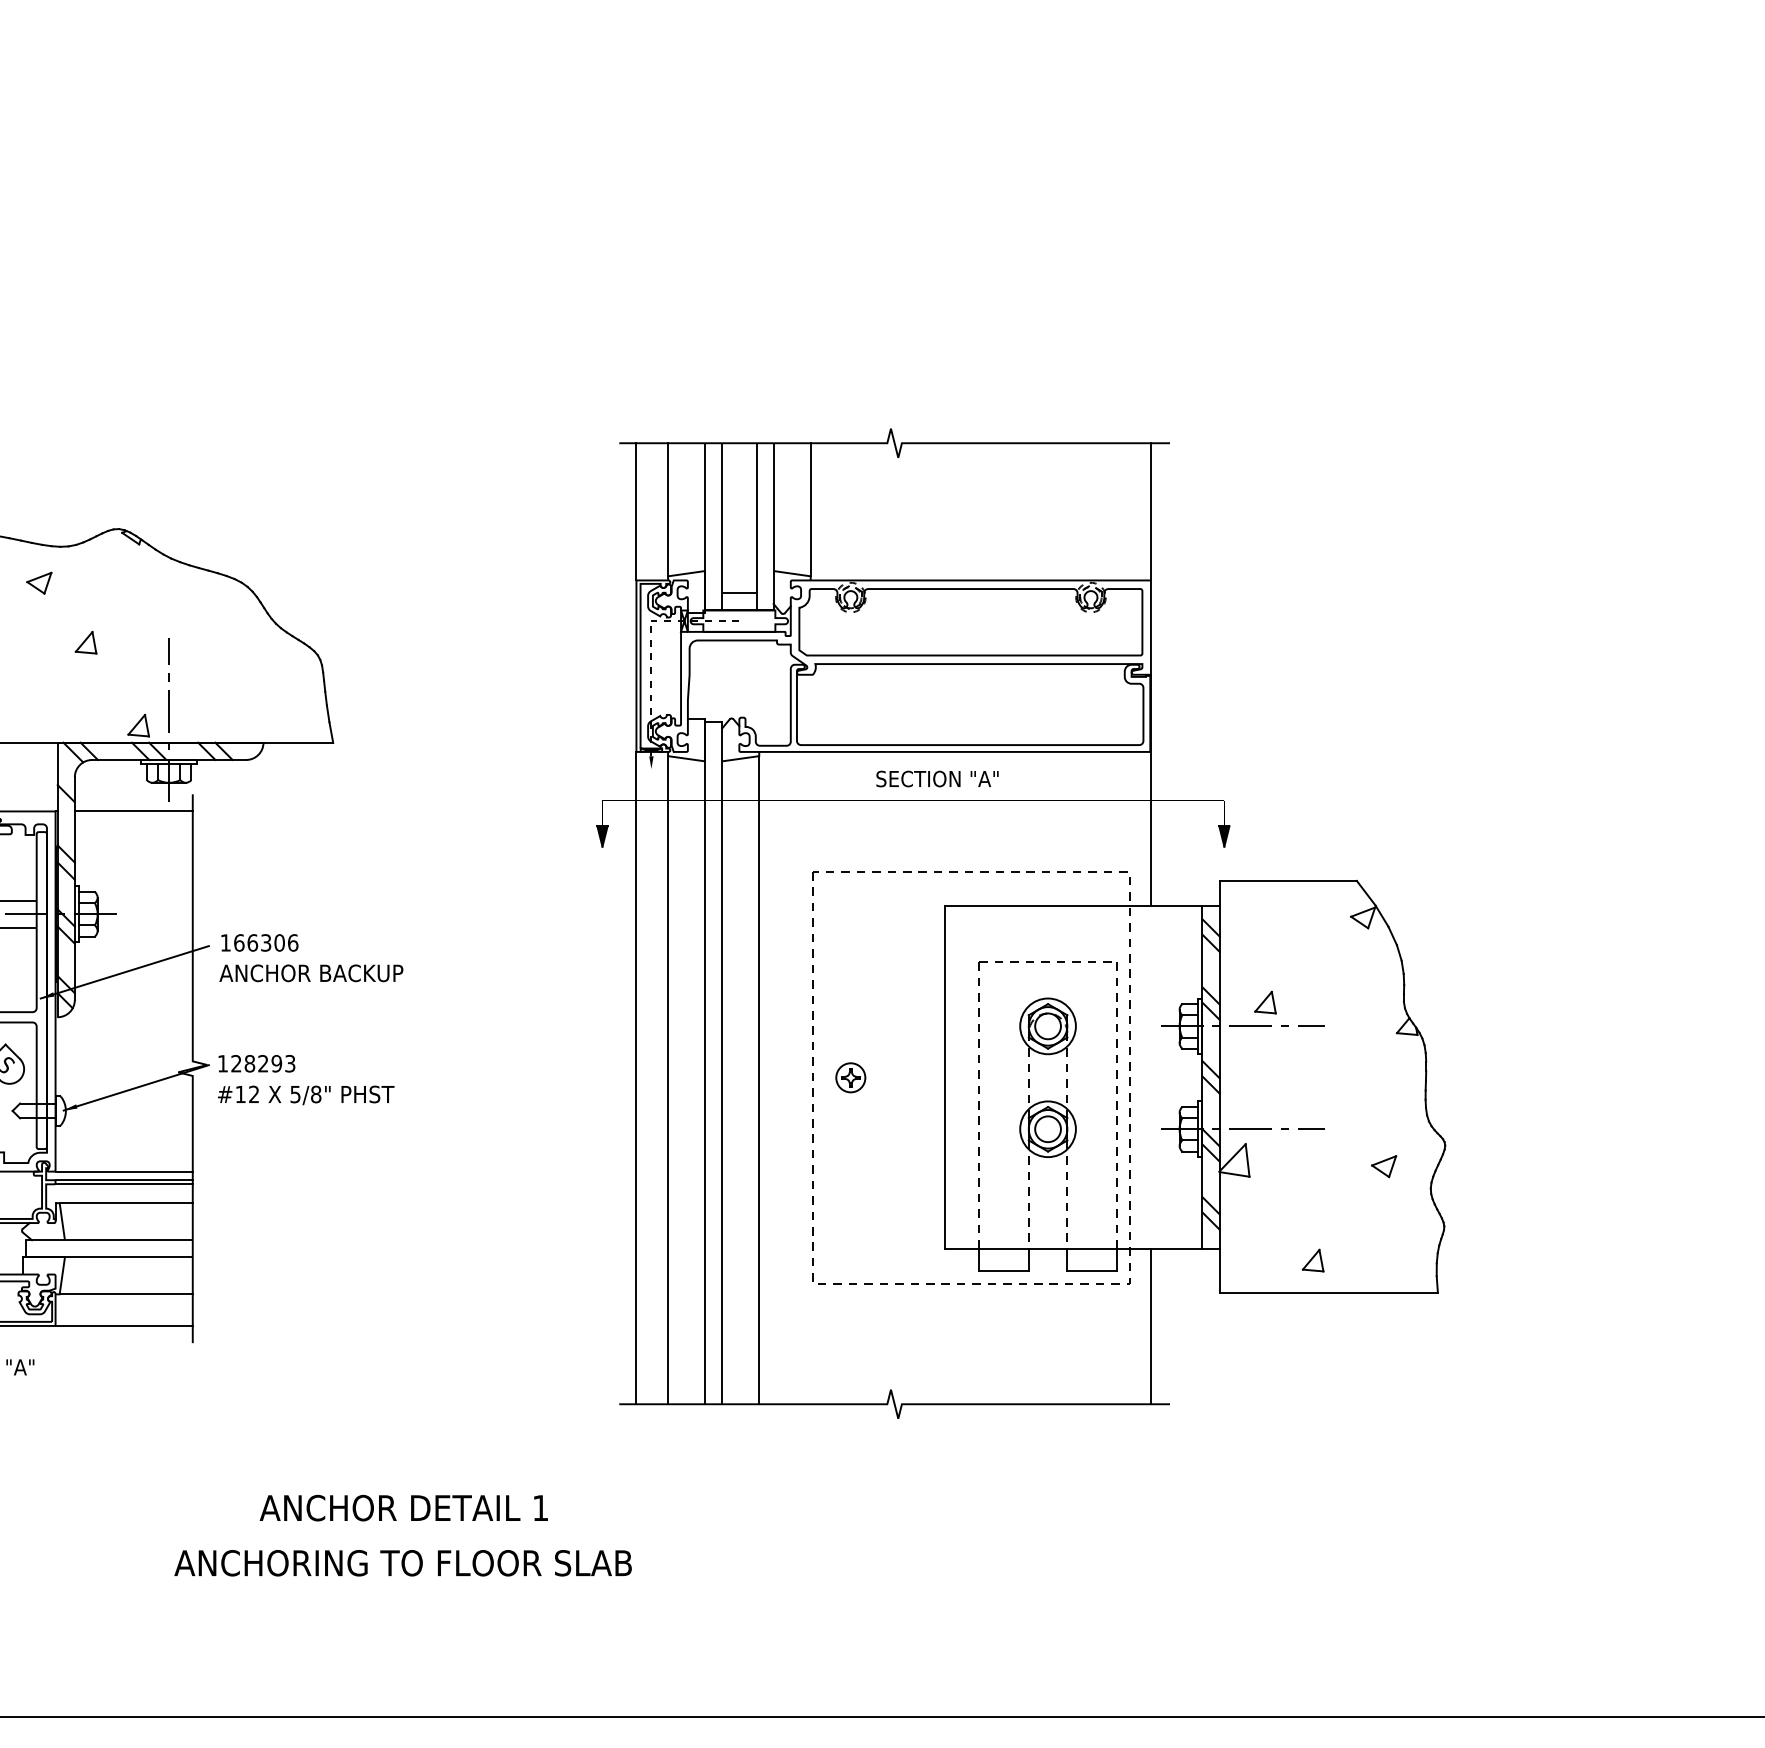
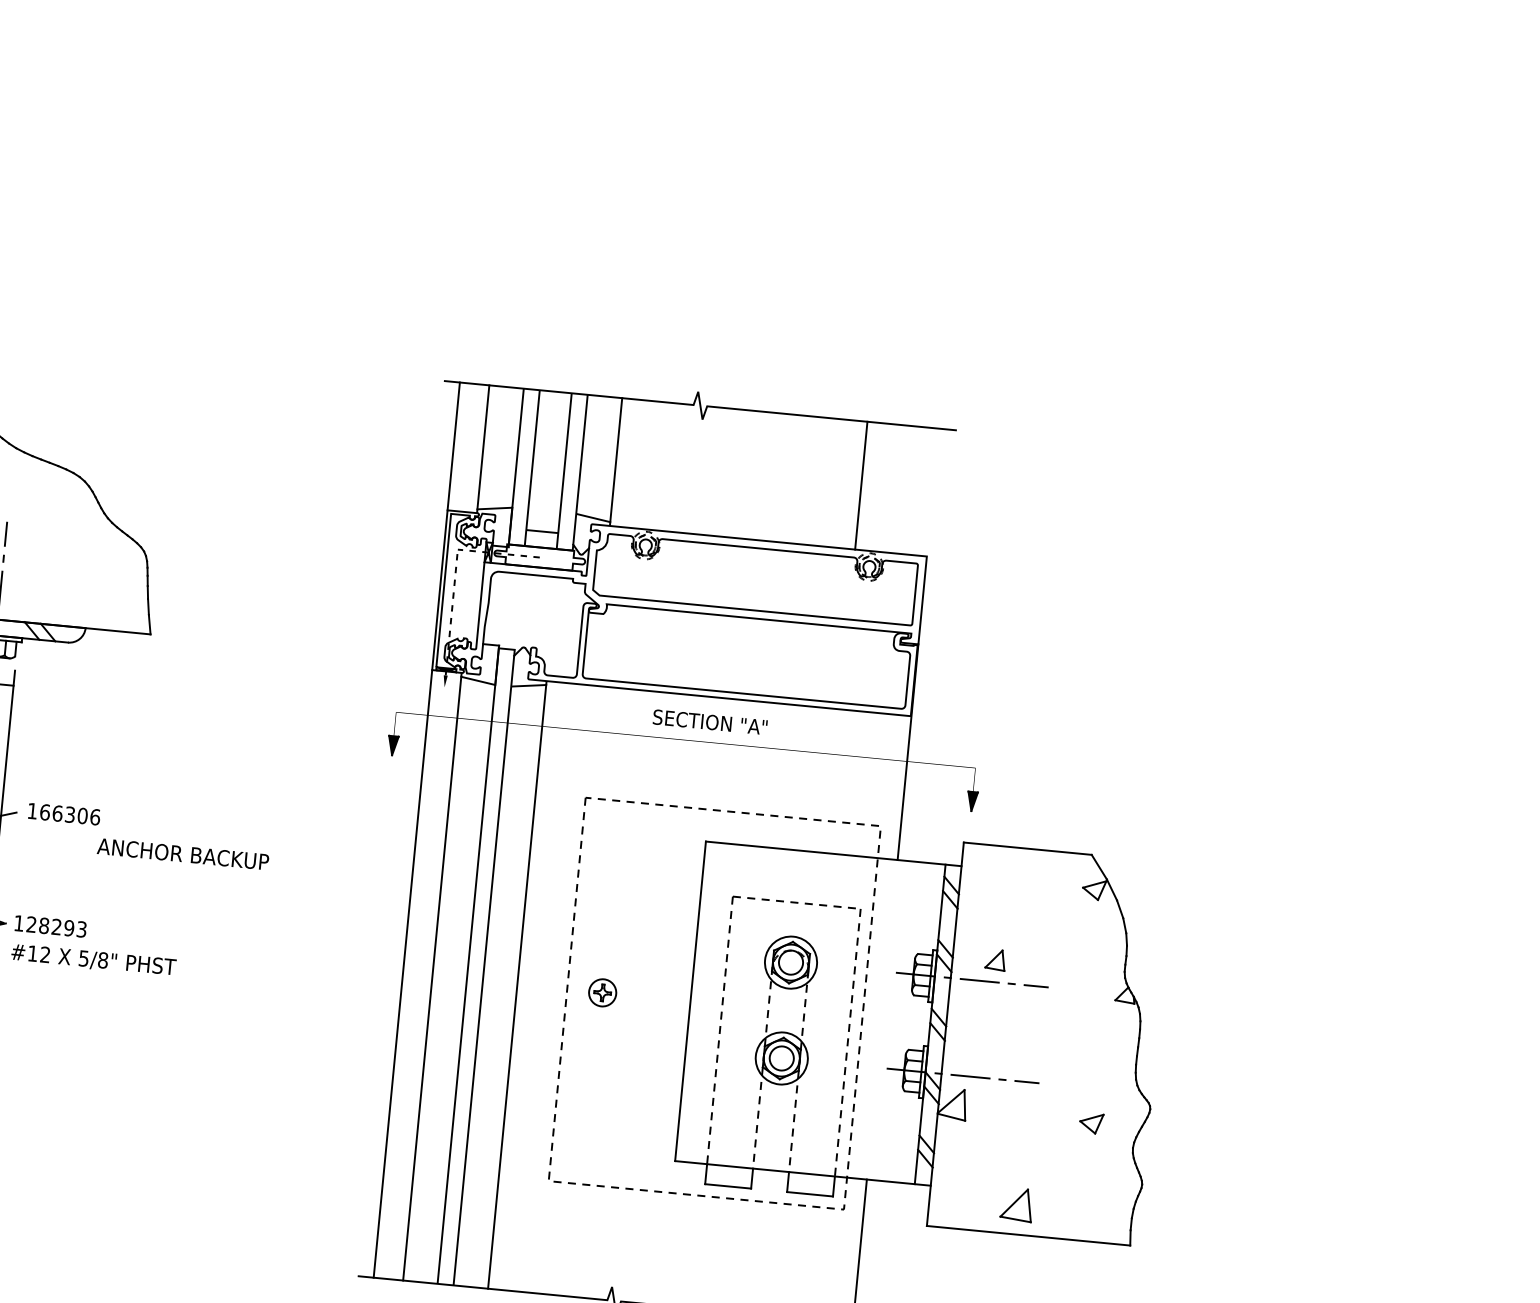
line: (1150, 511) -> (860, 485), moved
text: (311, 973) -> (183, 854), moved
part: (1312, 1260) -> (1016, 1204), size x1.6

